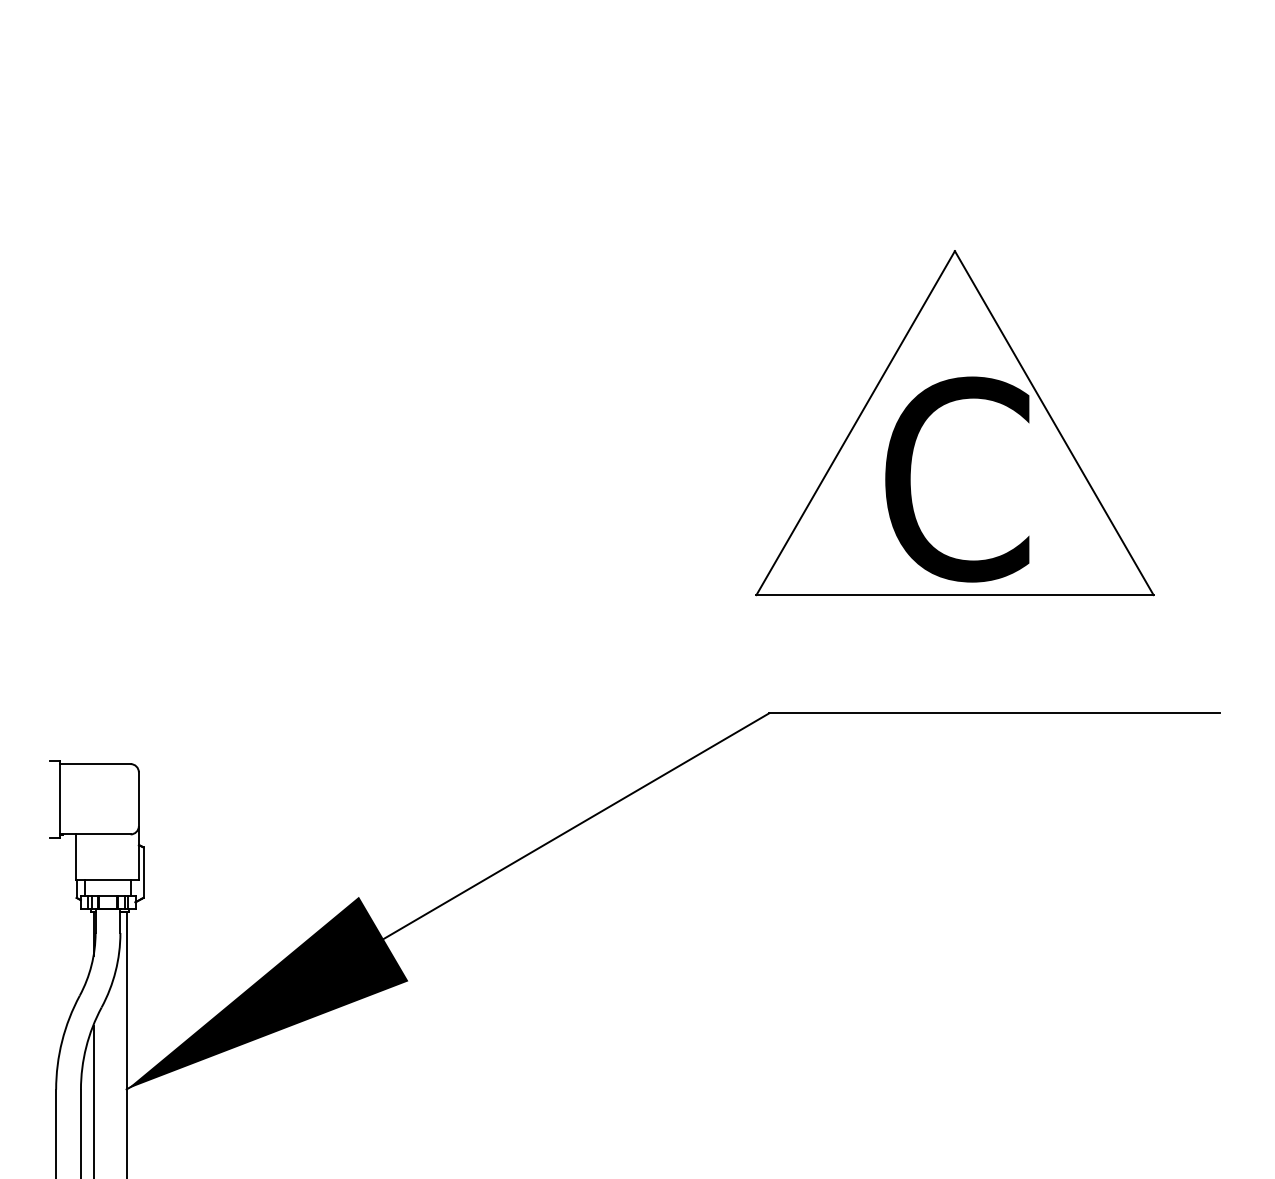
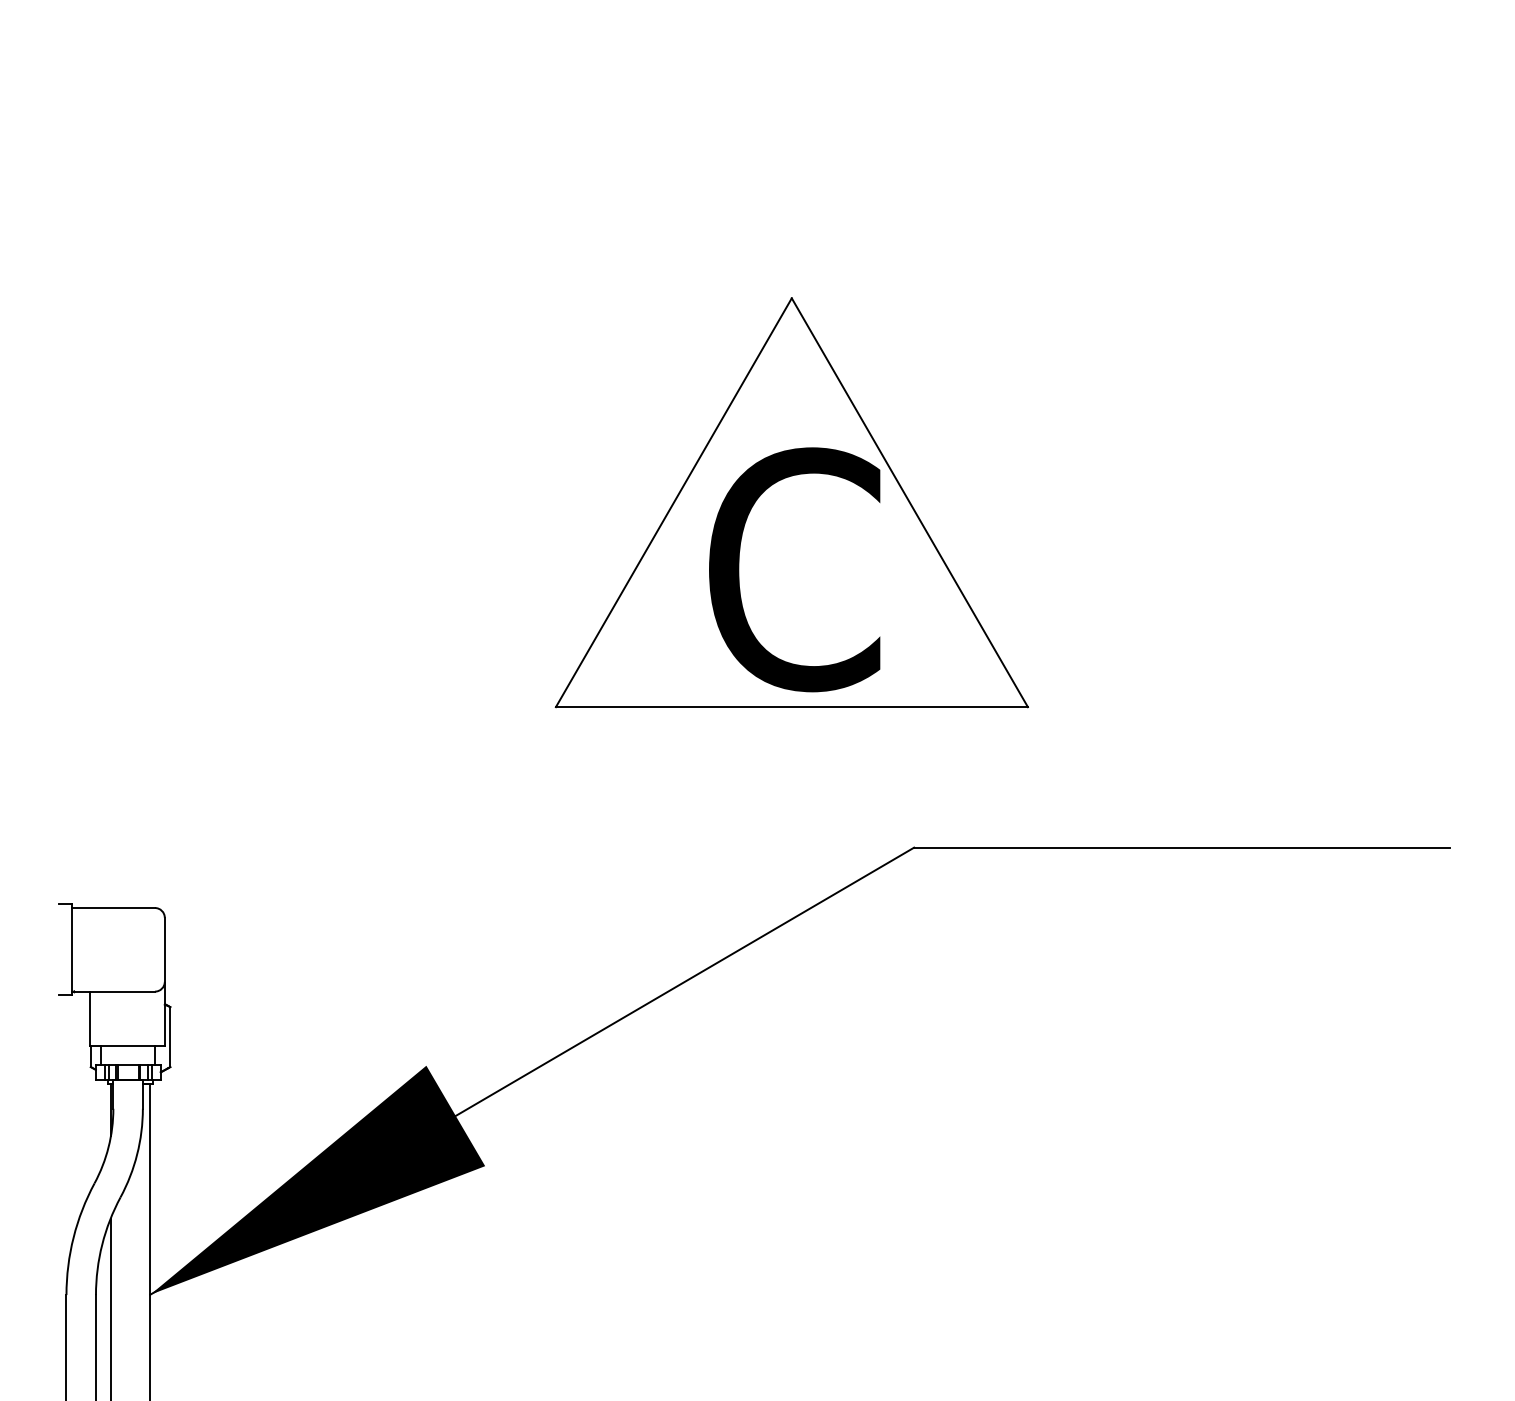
part: (954, 422) -> (791, 502), moved

